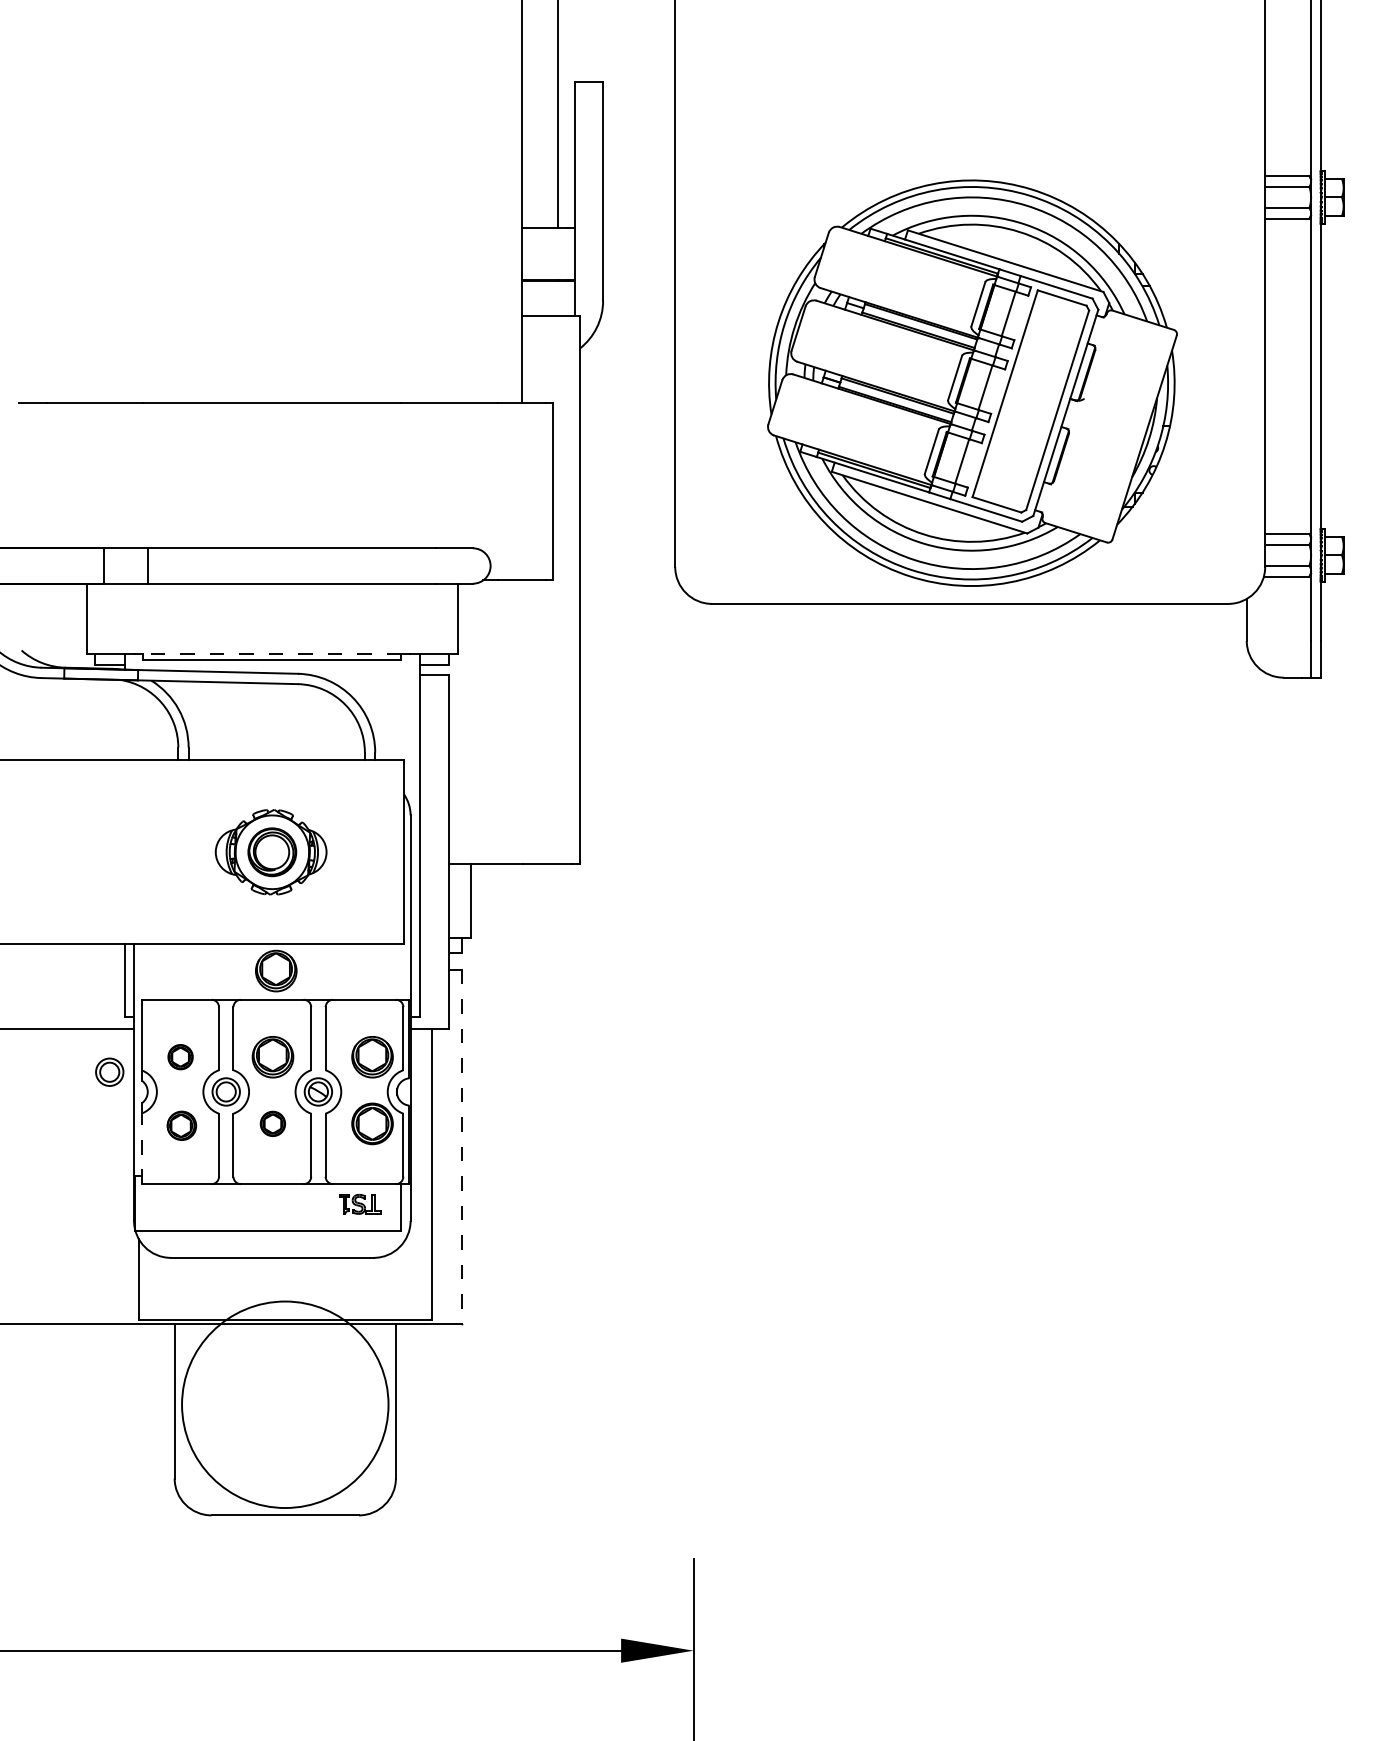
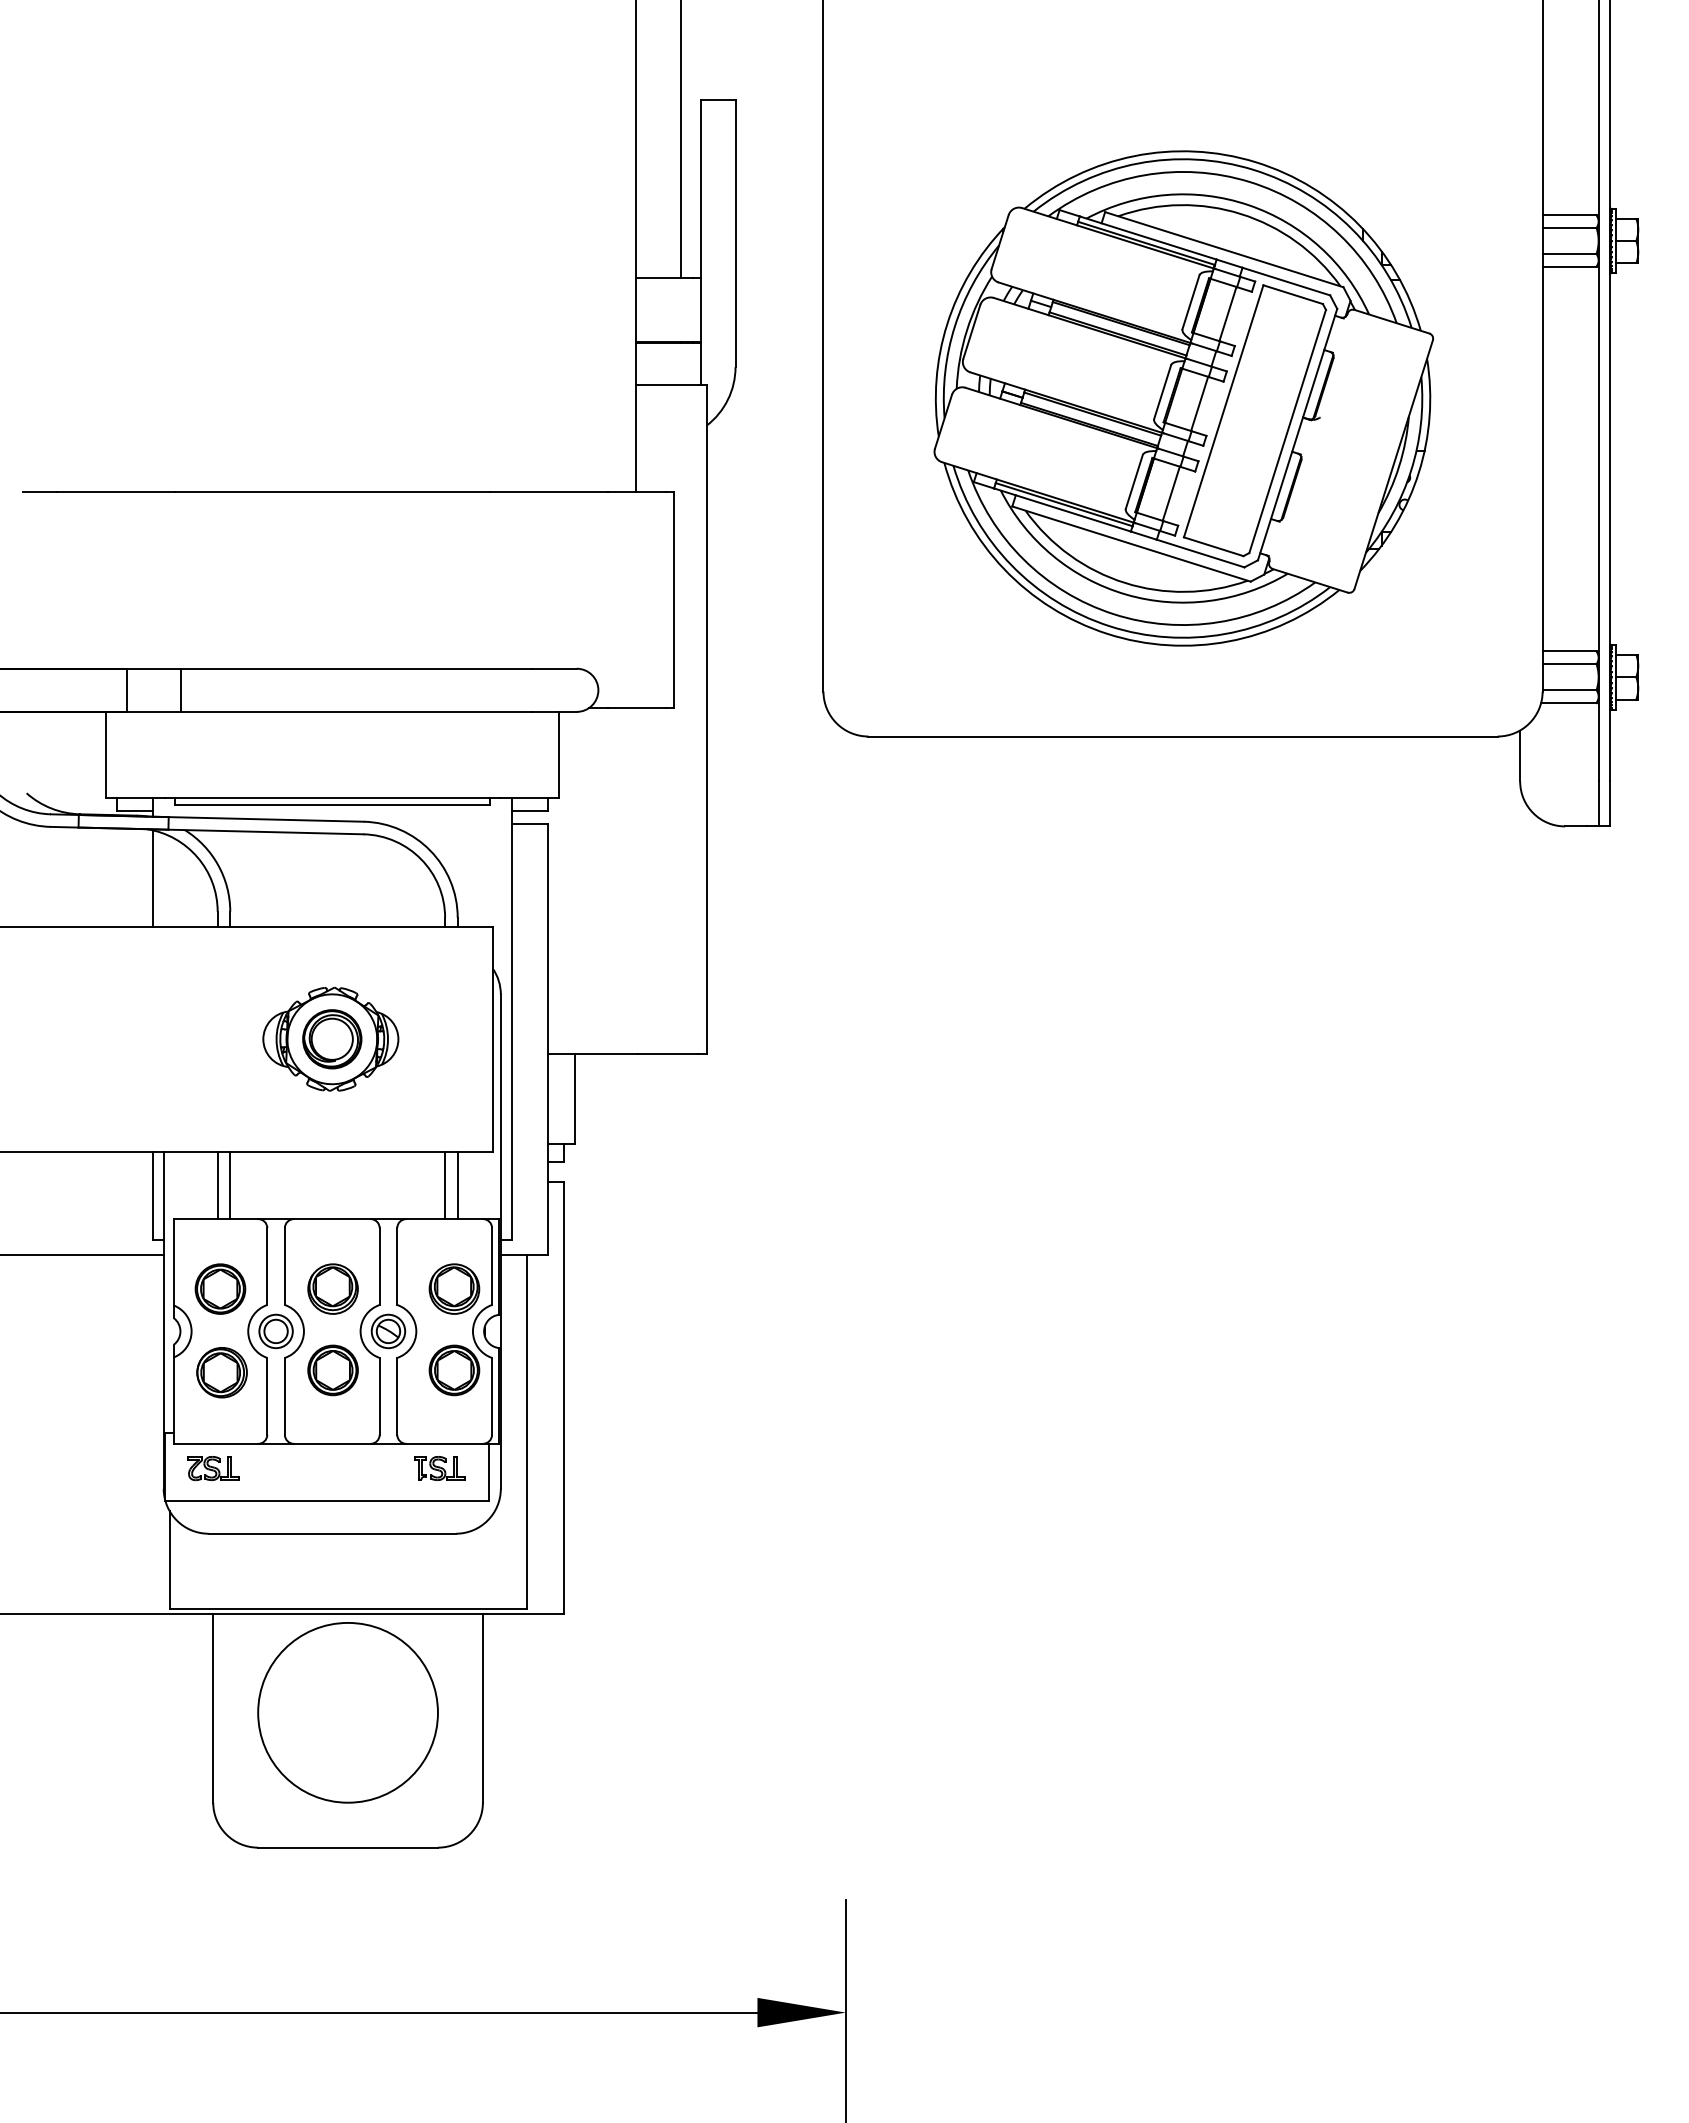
part: (972, 383) -> (1183, 398), moved
line: (271, 653) -> (331, 797), dashed -> solid
line: (124, 720) -> (152, 878), added
part: (275, 970) -> (336, 1183), removed
line: (178, 972) -> (217, 1185), added
line: (188, 972) -> (230, 1185), added
line: (365, 972) -> (445, 1185), added
line: (375, 972) -> (457, 1185), added
part: (180, 1056) -> (220, 1288), size x1.67
part: (109, 1072) -> (133, 1307), removed
part: (272, 1123) -> (332, 1370), size x1.67
part: (181, 1125) -> (221, 1372), size x1.43
line: (461, 1146) -> (563, 1398), dashed -> solid
line: (142, 1148) -> (173, 1400), dashed -> solid
part: (174, 1204) -> (213, 1468), added
circle: (284, 1404) -> (347, 1712), size x0.71

